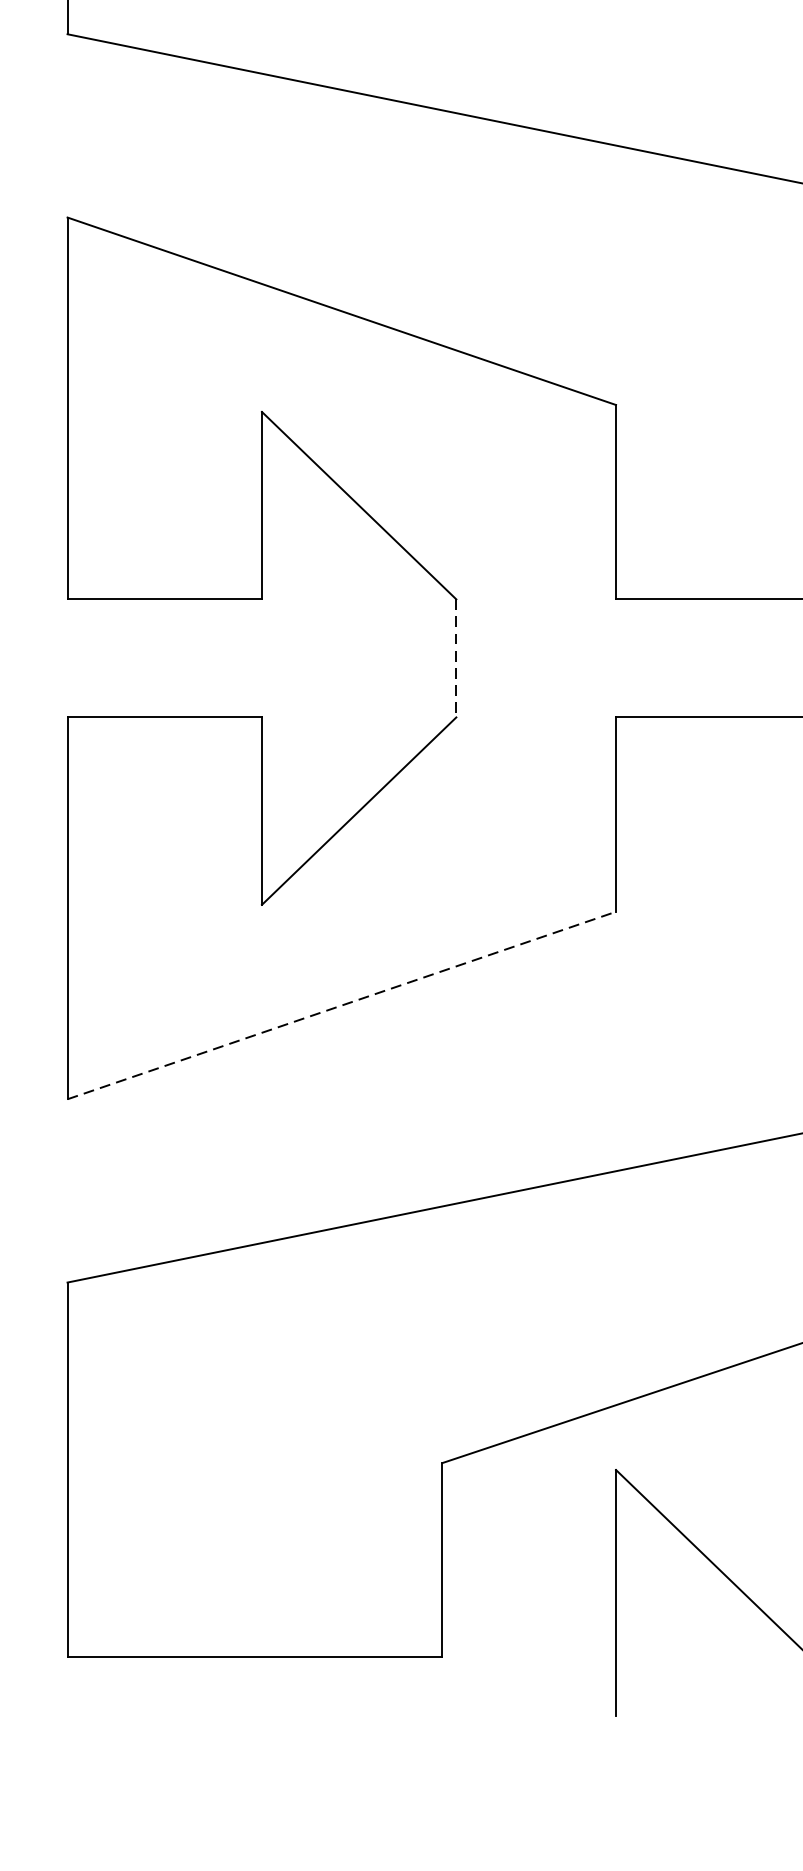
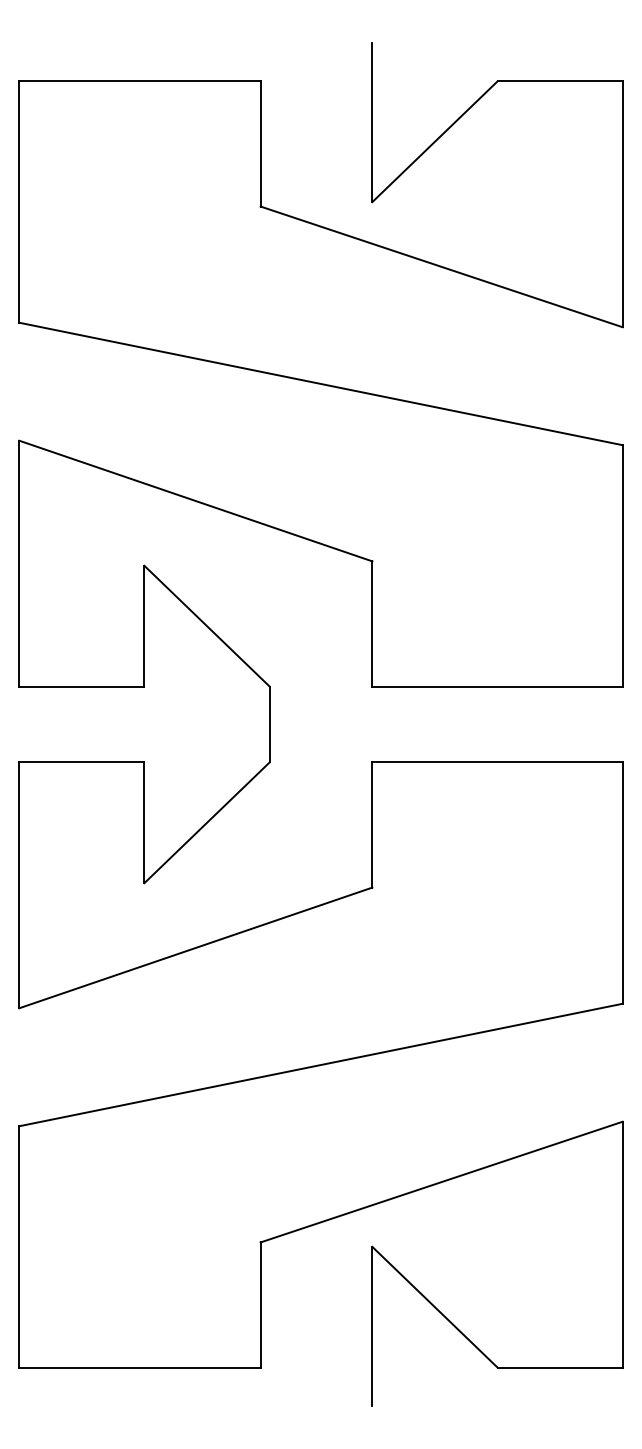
line: (456, 658) -> (269, 724), dashed -> solid
line: (341, 1004) -> (195, 947), dashed -> solid

